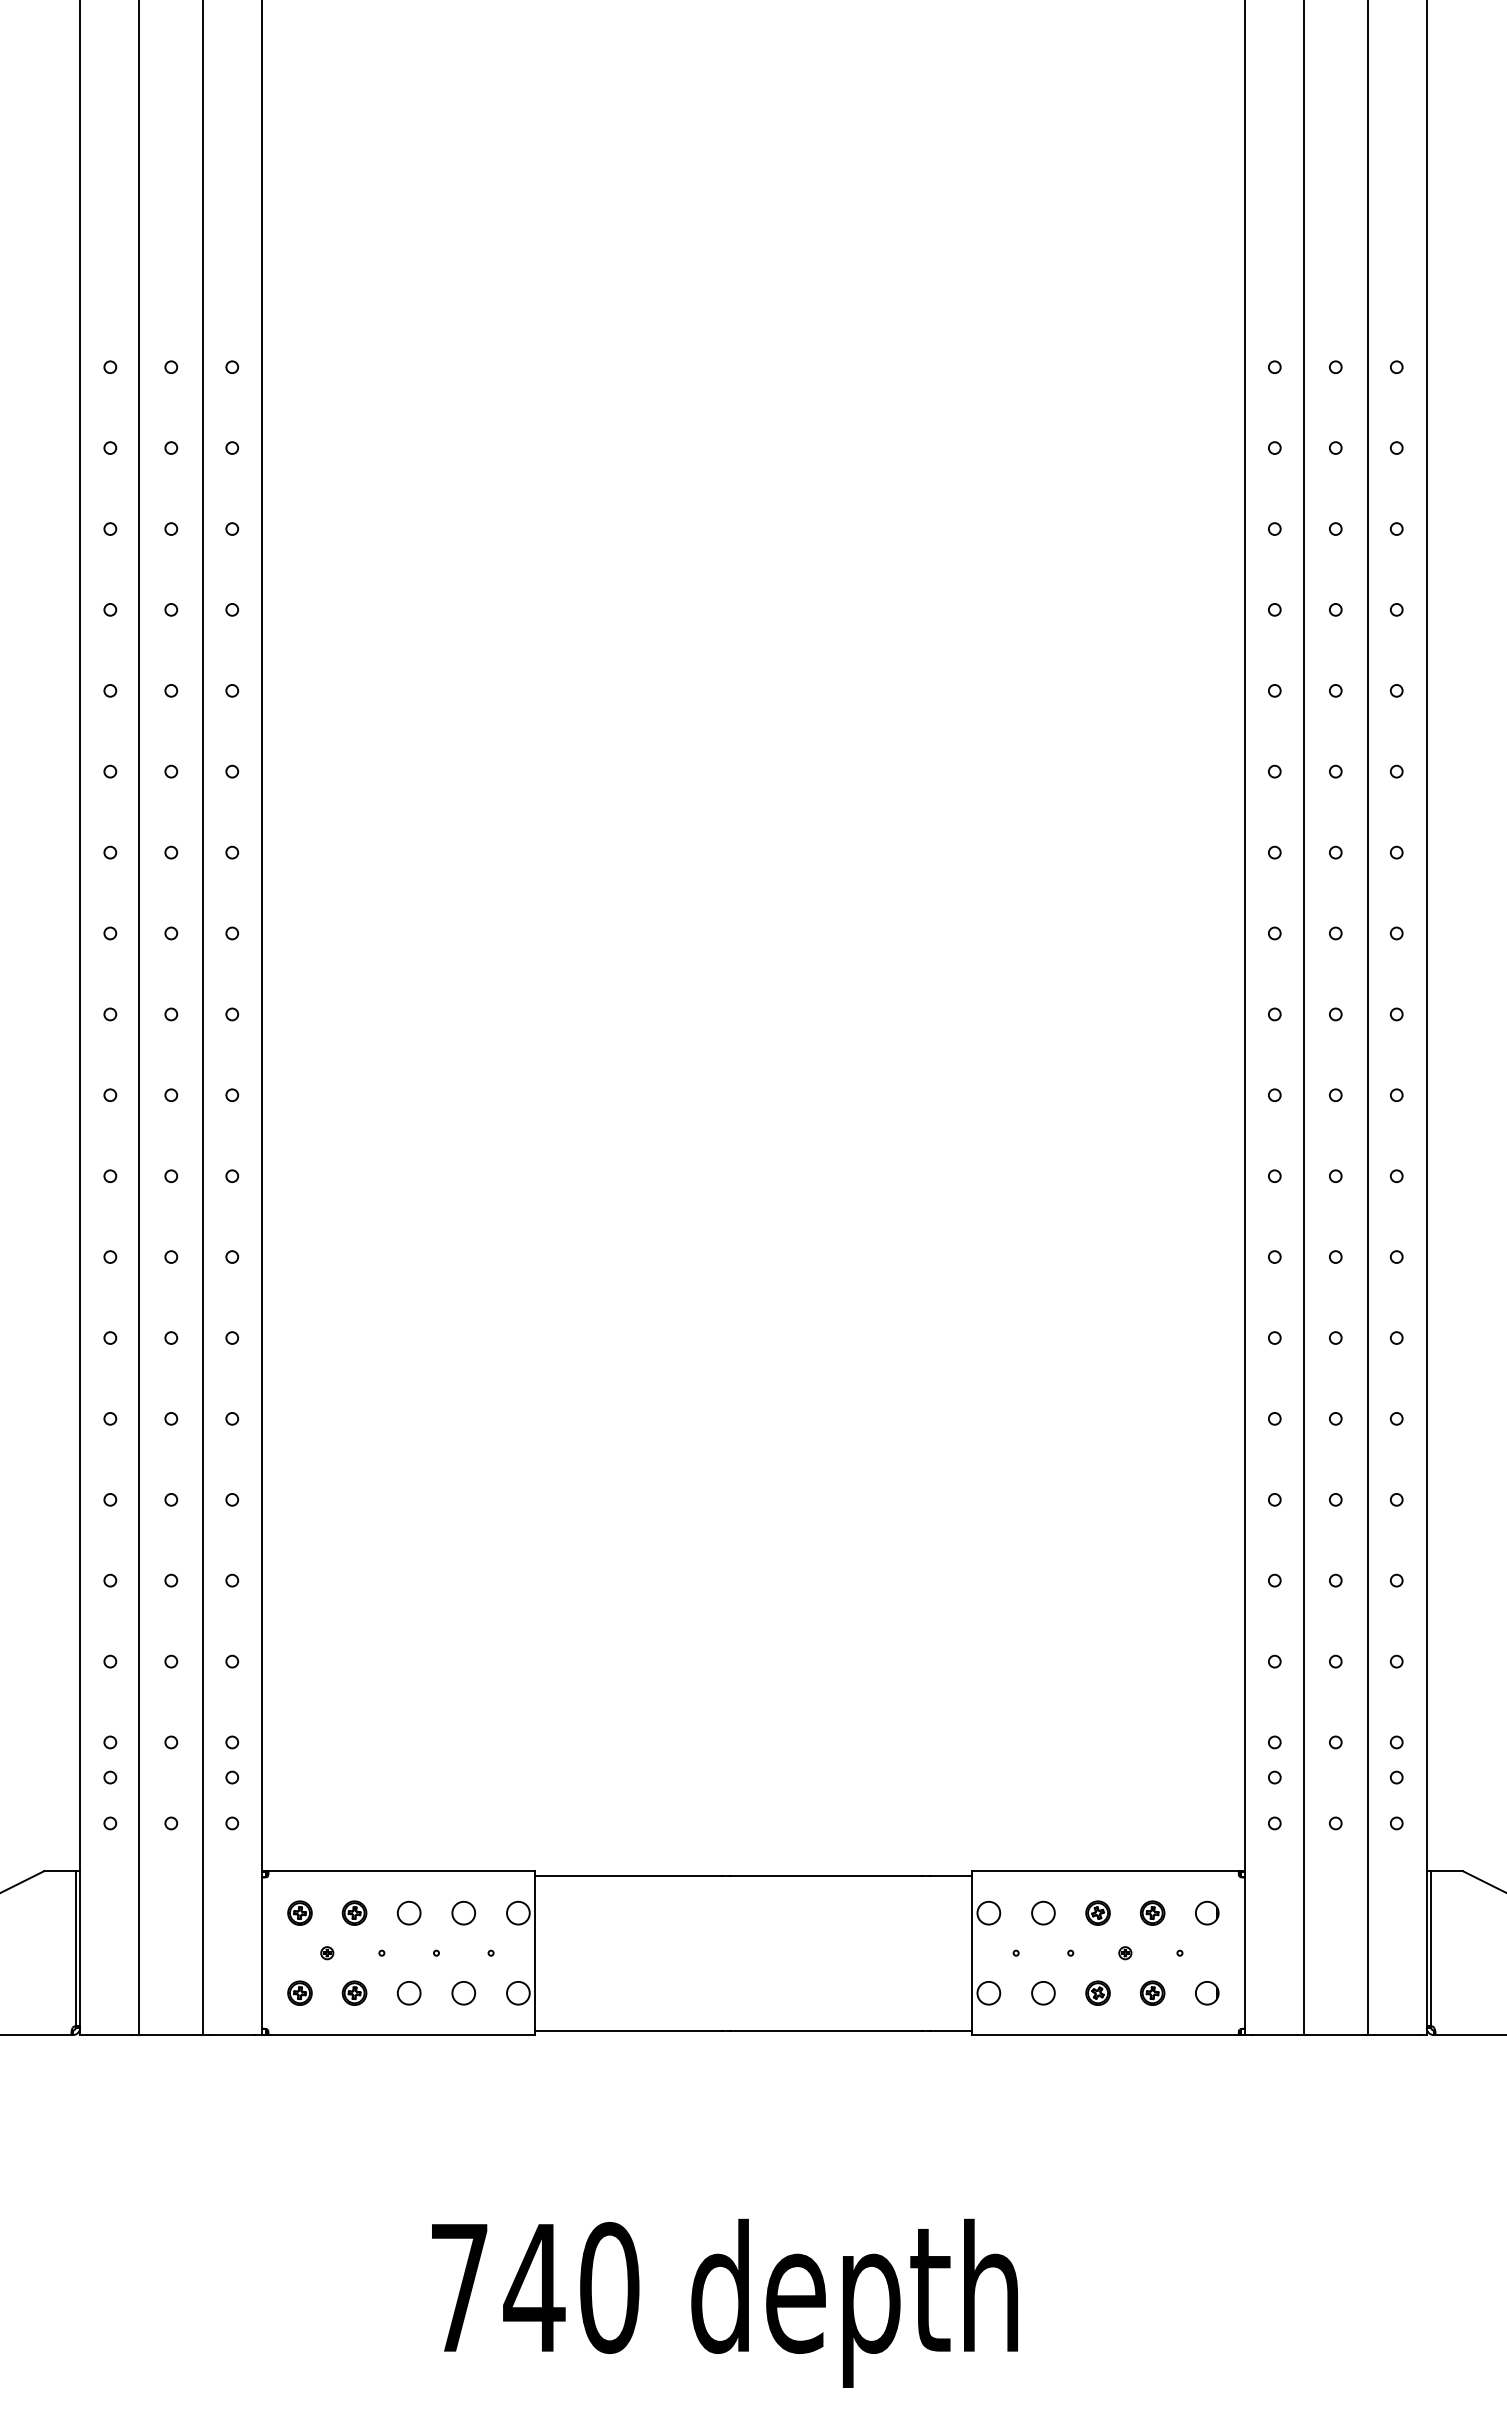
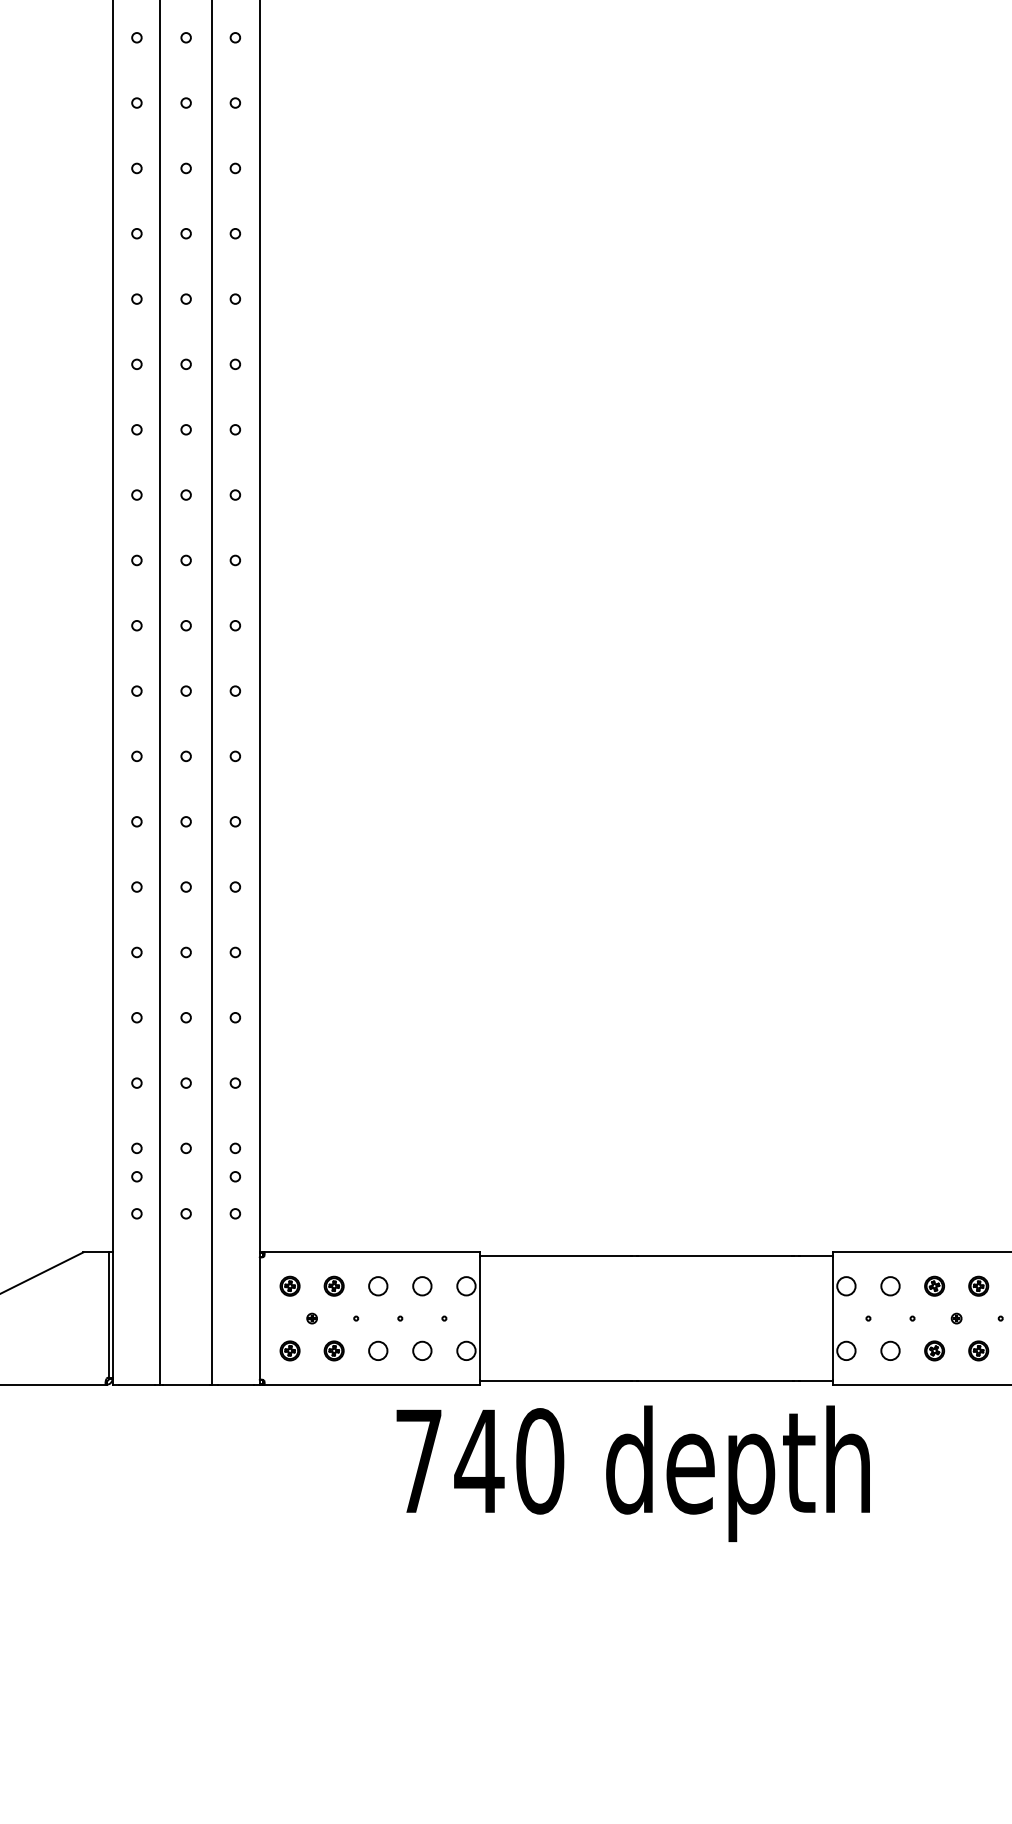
text: (724, 2302) -> (632, 1473), moved

